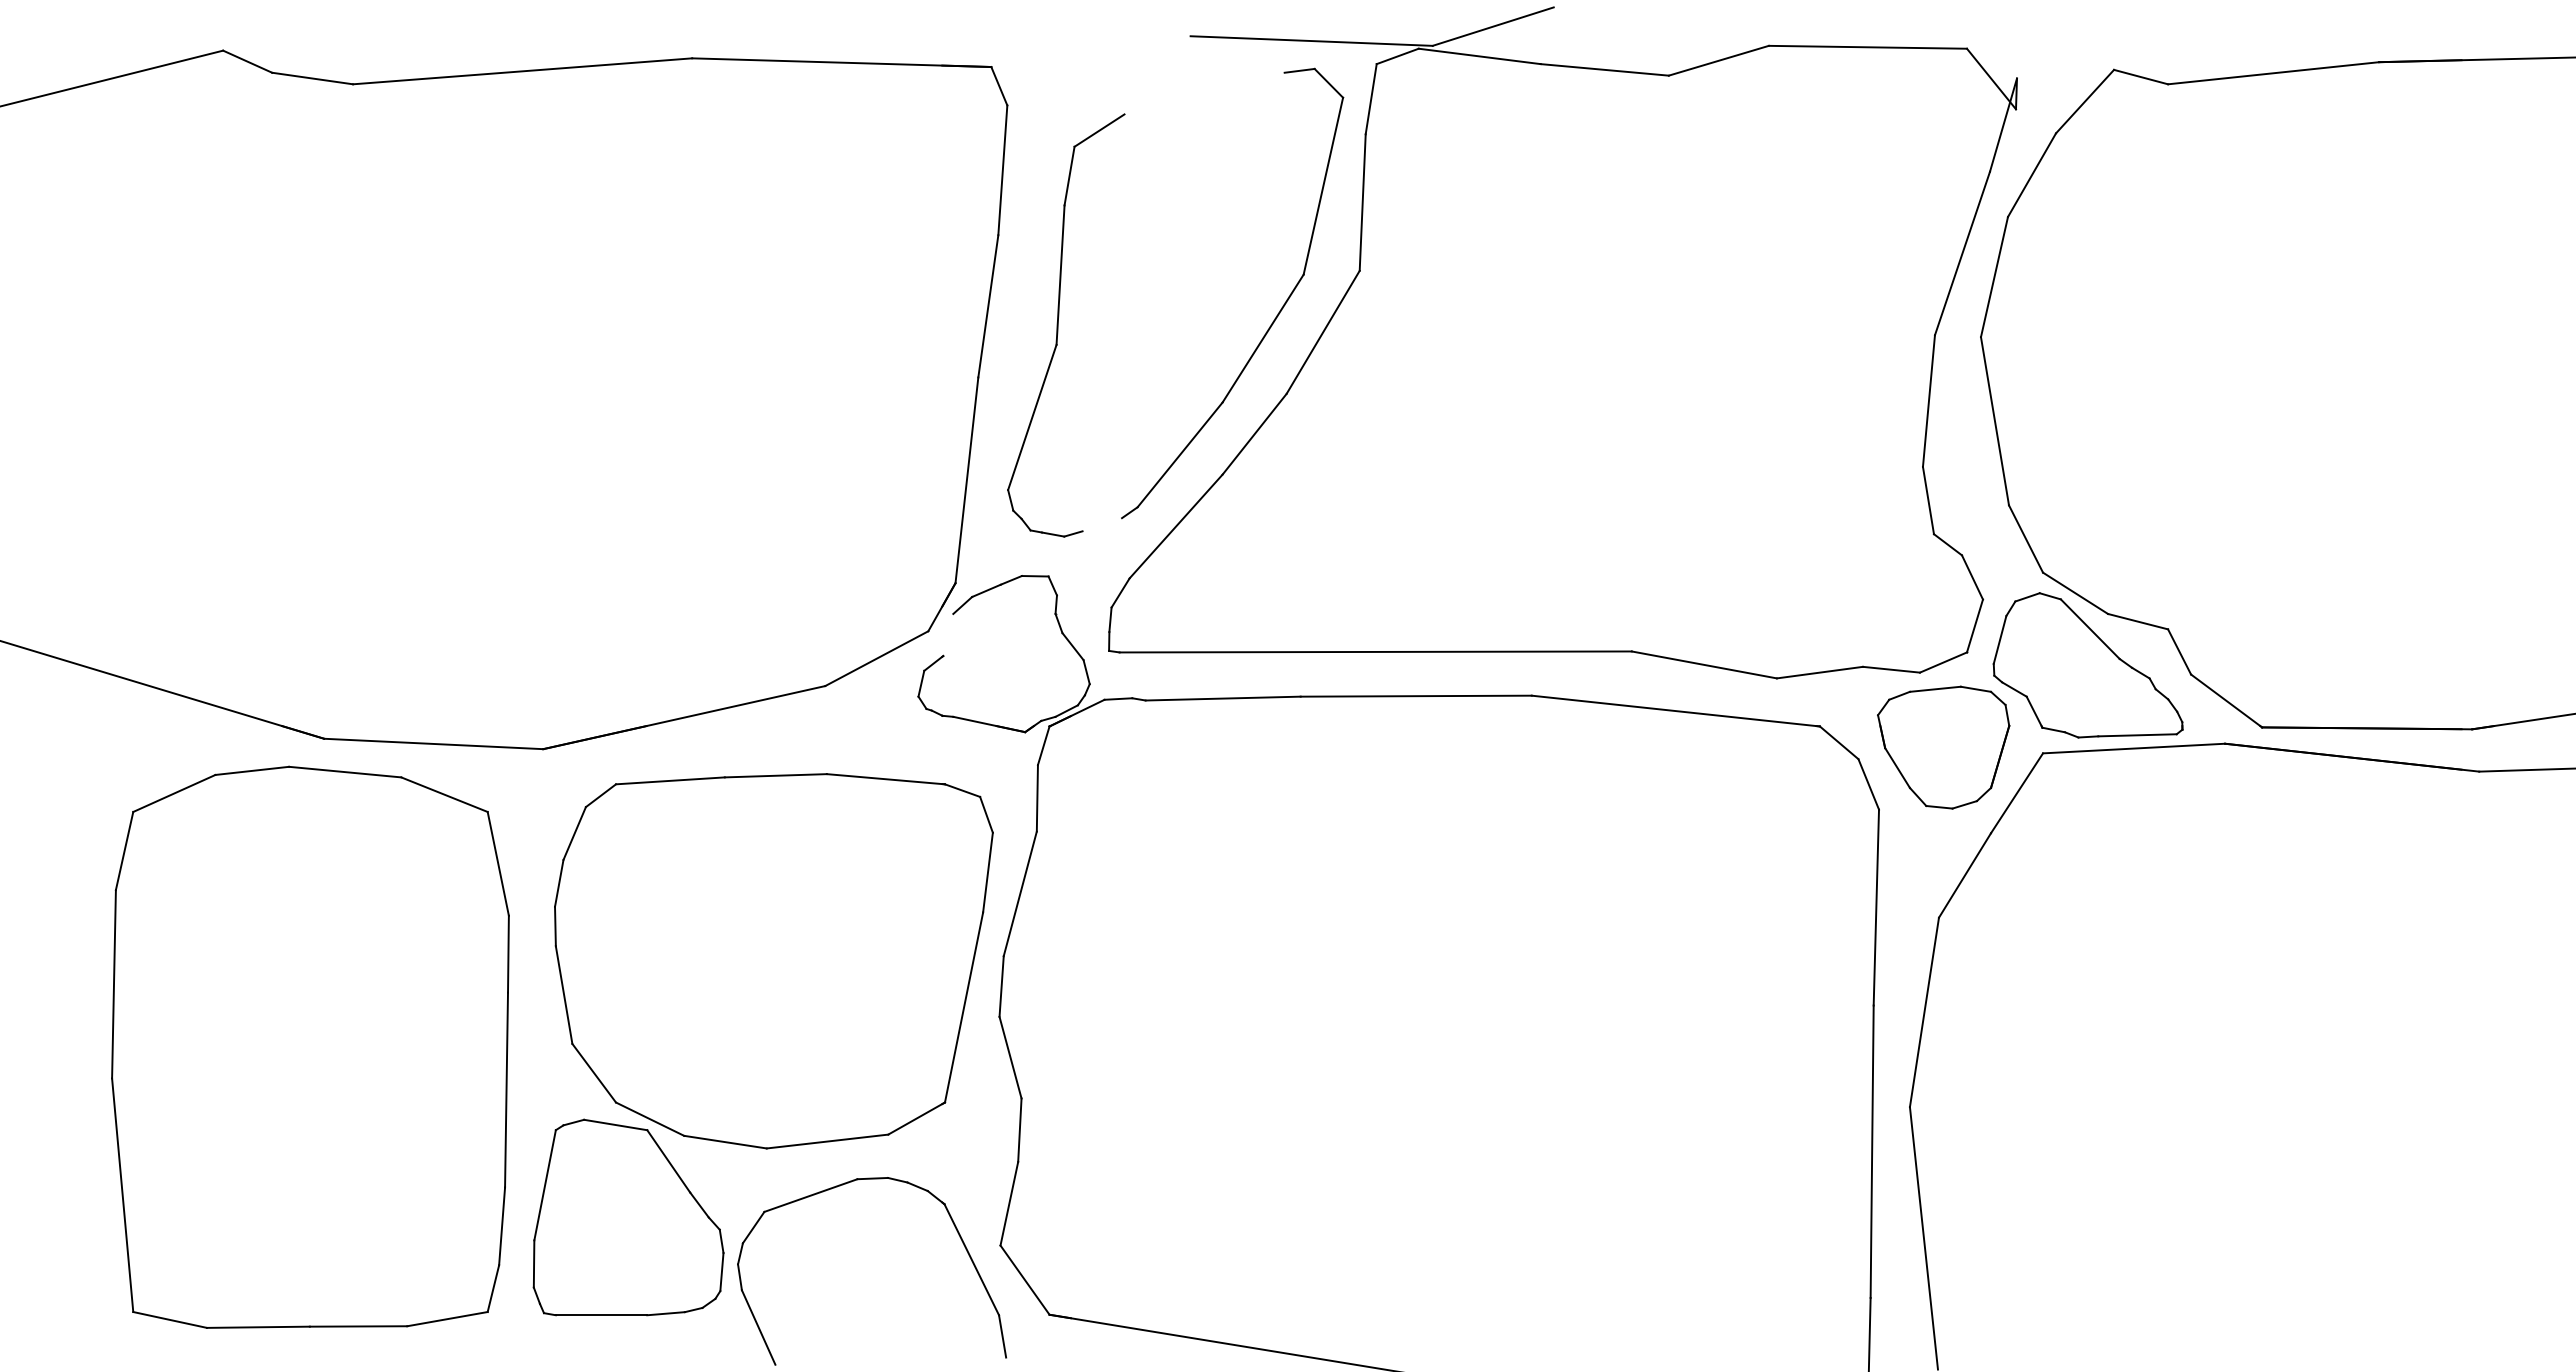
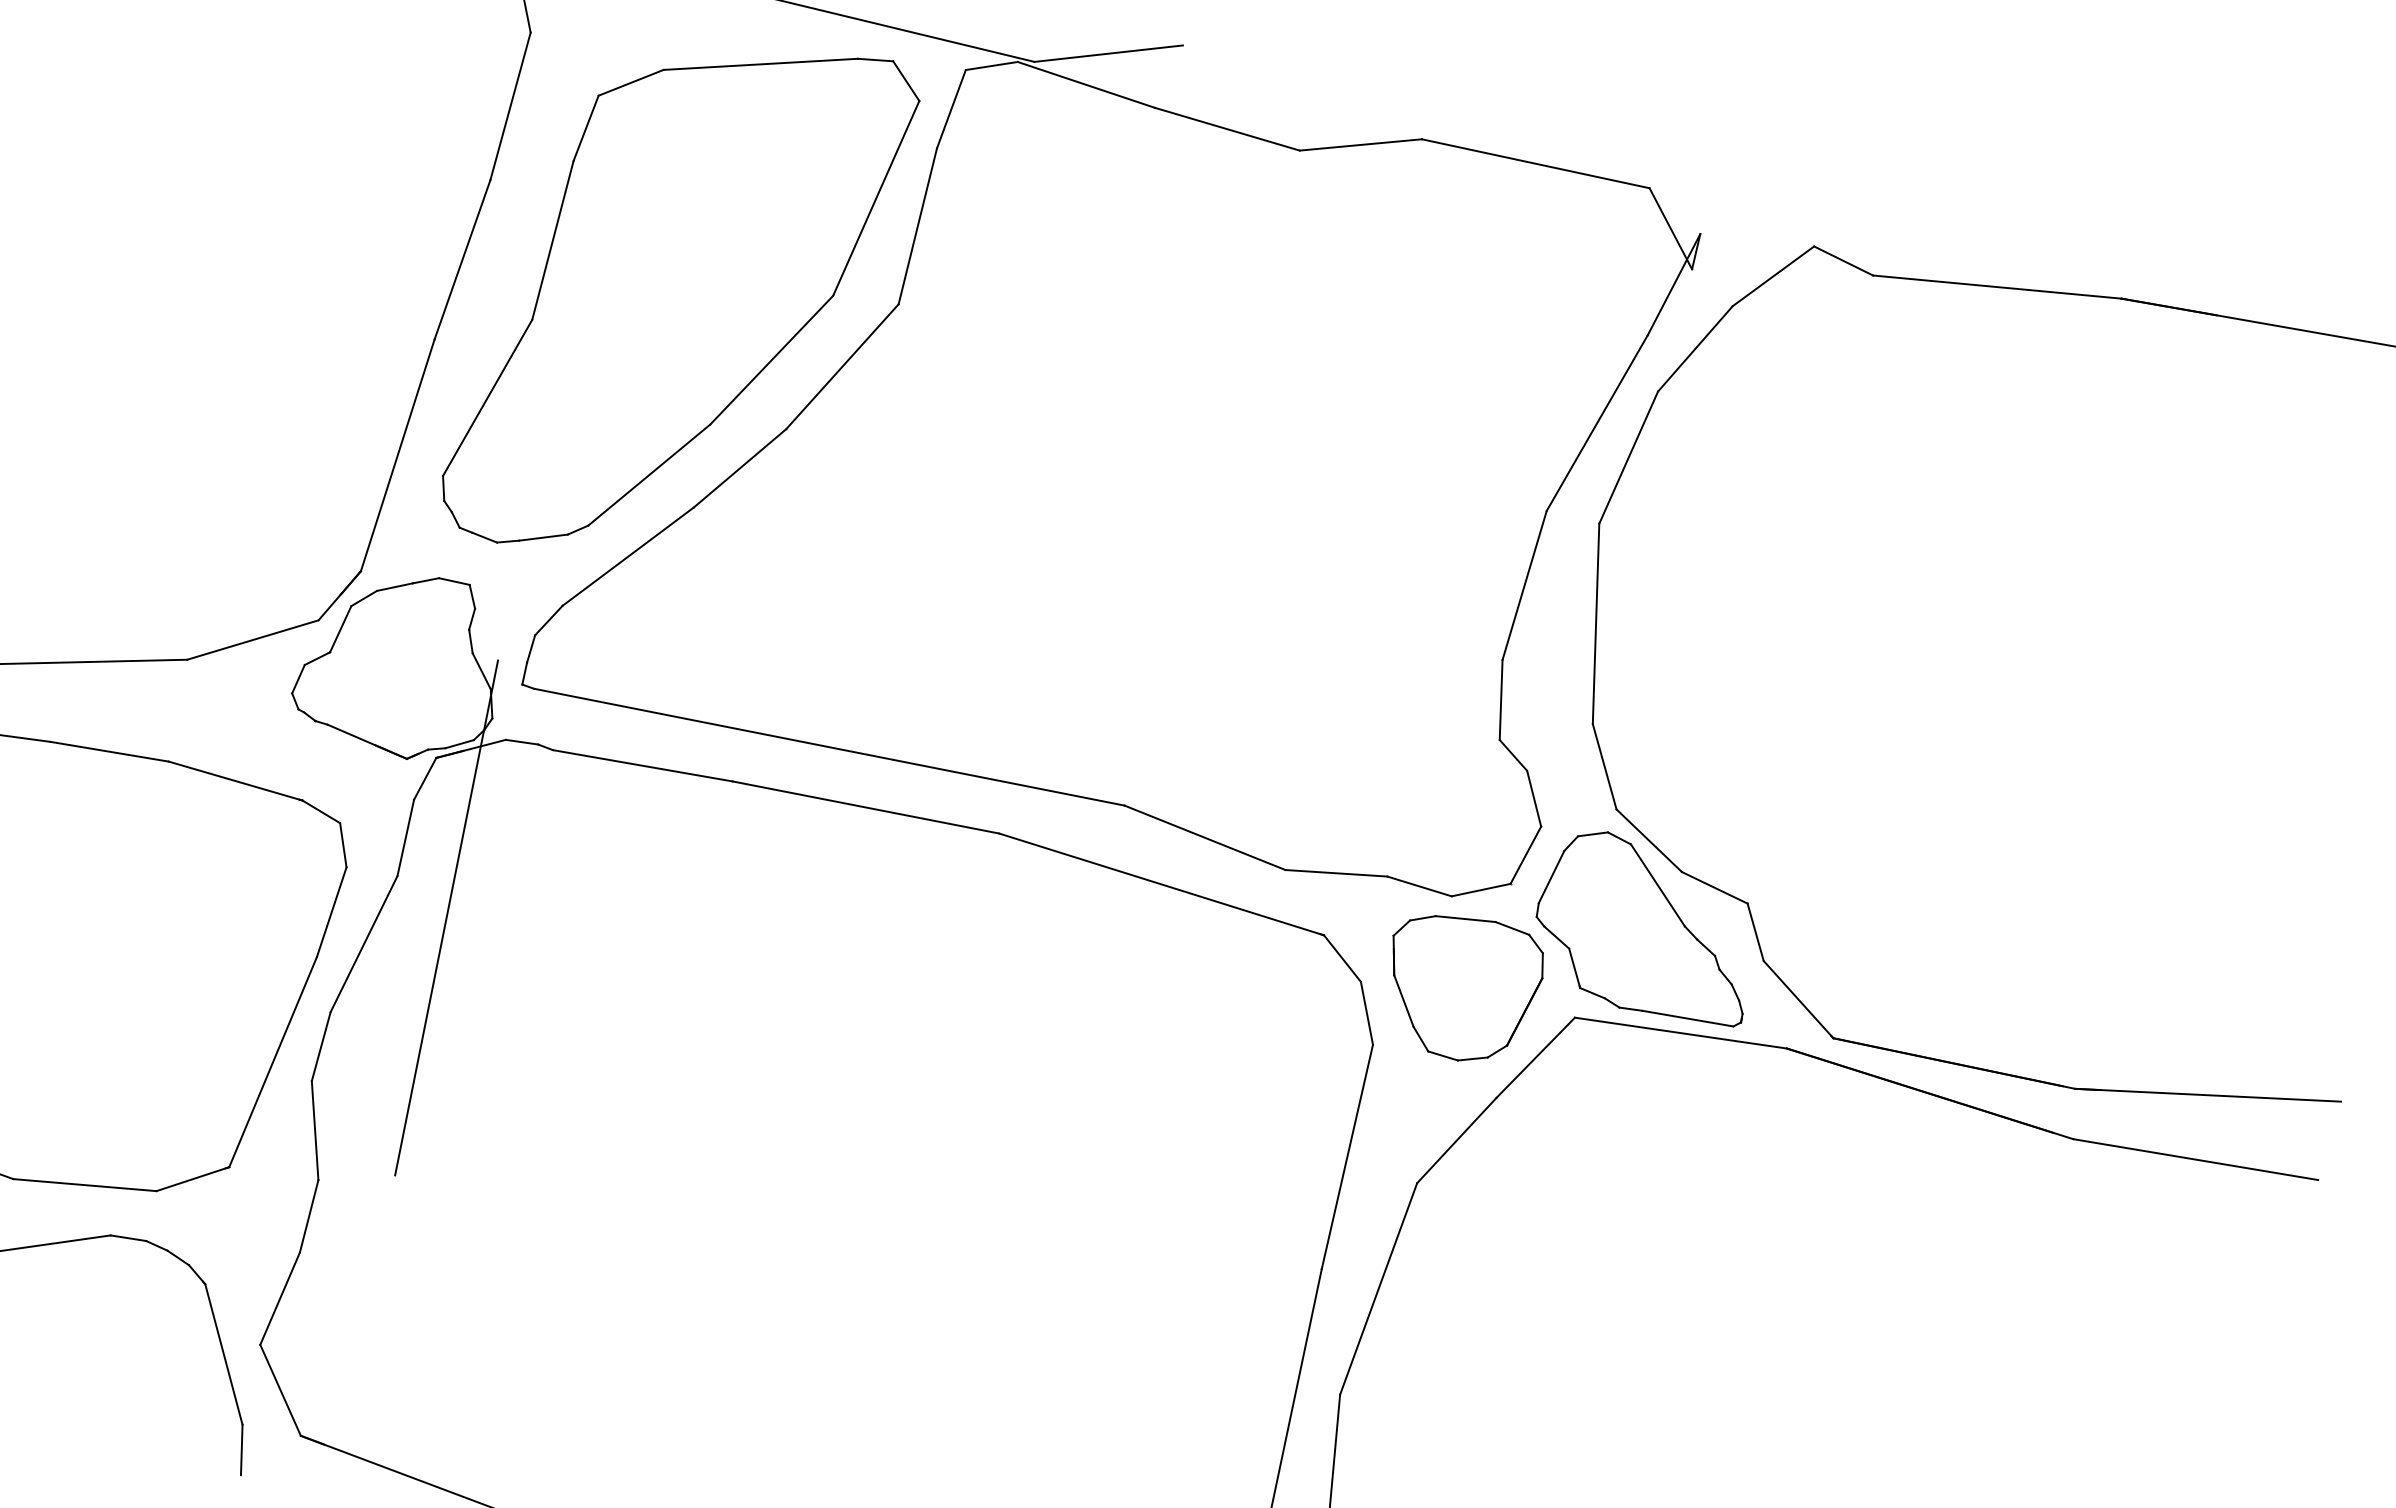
line: (1204, 93) -> (760, 64), added
line: (1102, 524) -> (543, 537), added
line: (948, 634) -> (341, 628), added
line: (1084, 857) -> (446, 916), added

